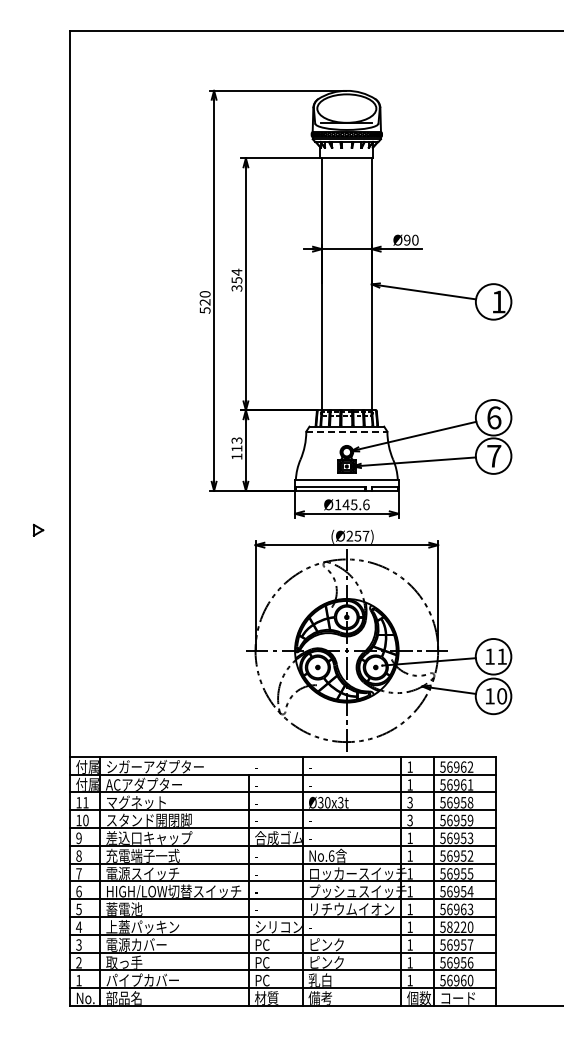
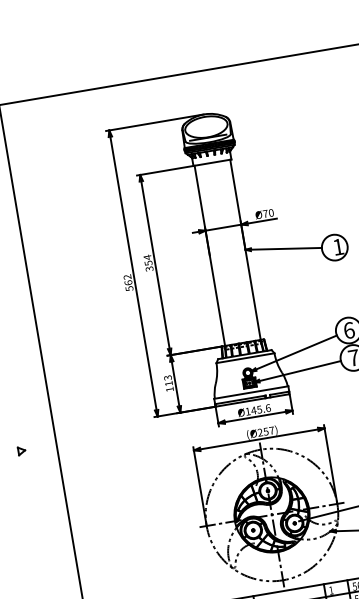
text: (407, 239) -> (265, 213), Ø90 -> Ø70
text: (204, 298) -> (127, 280), 520 -> 562
line: (346, 431) -> (245, 358), dashed -> solid
part: (38, 529) -> (21, 450), moved

